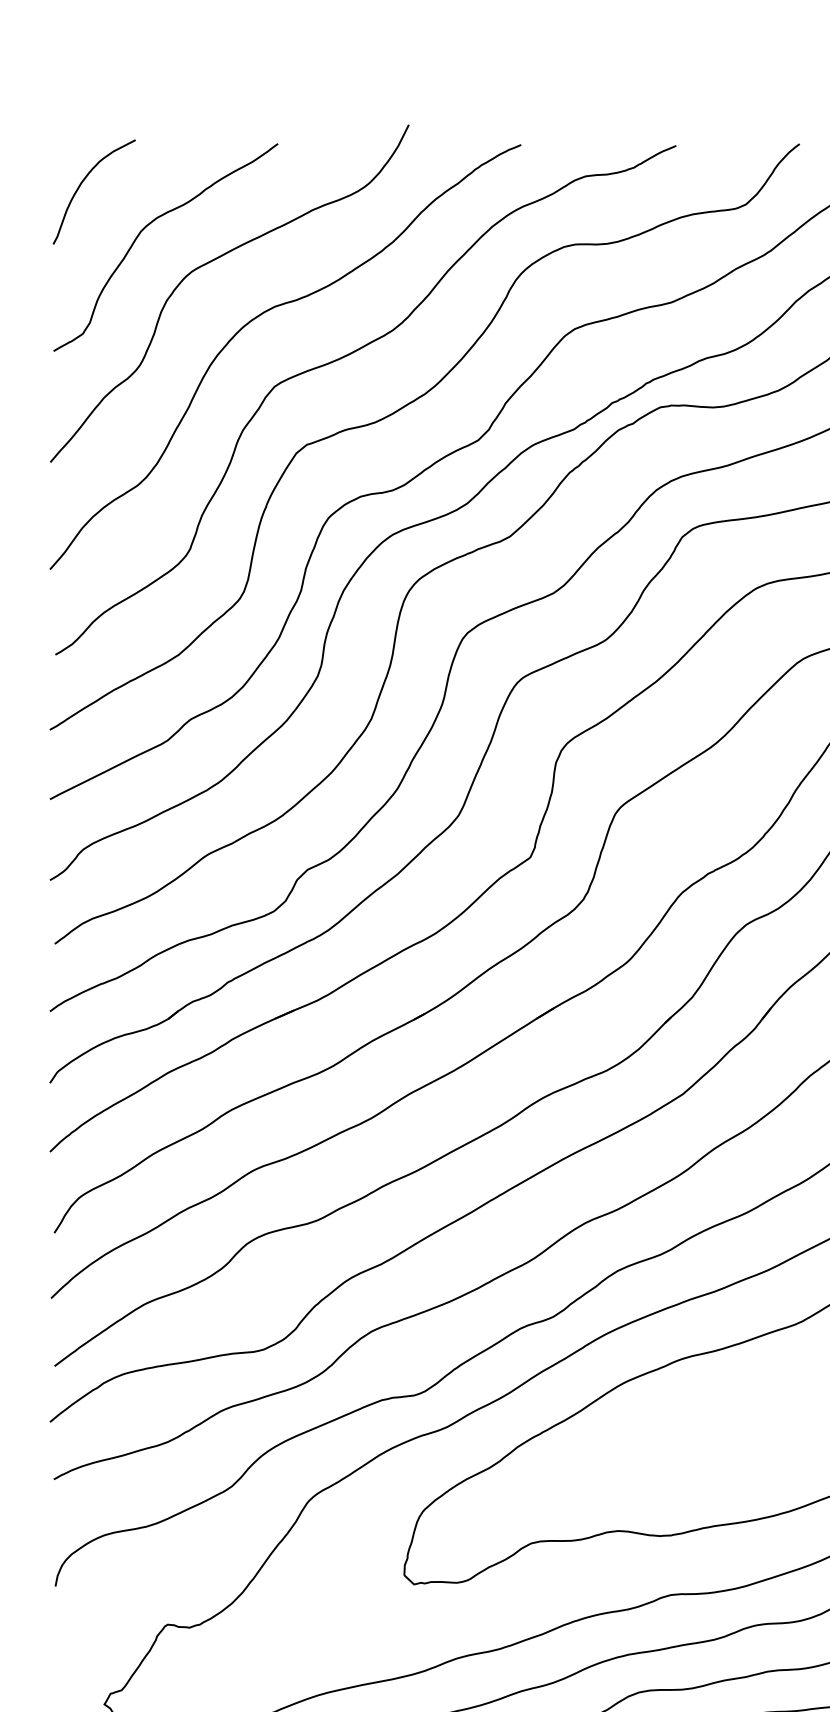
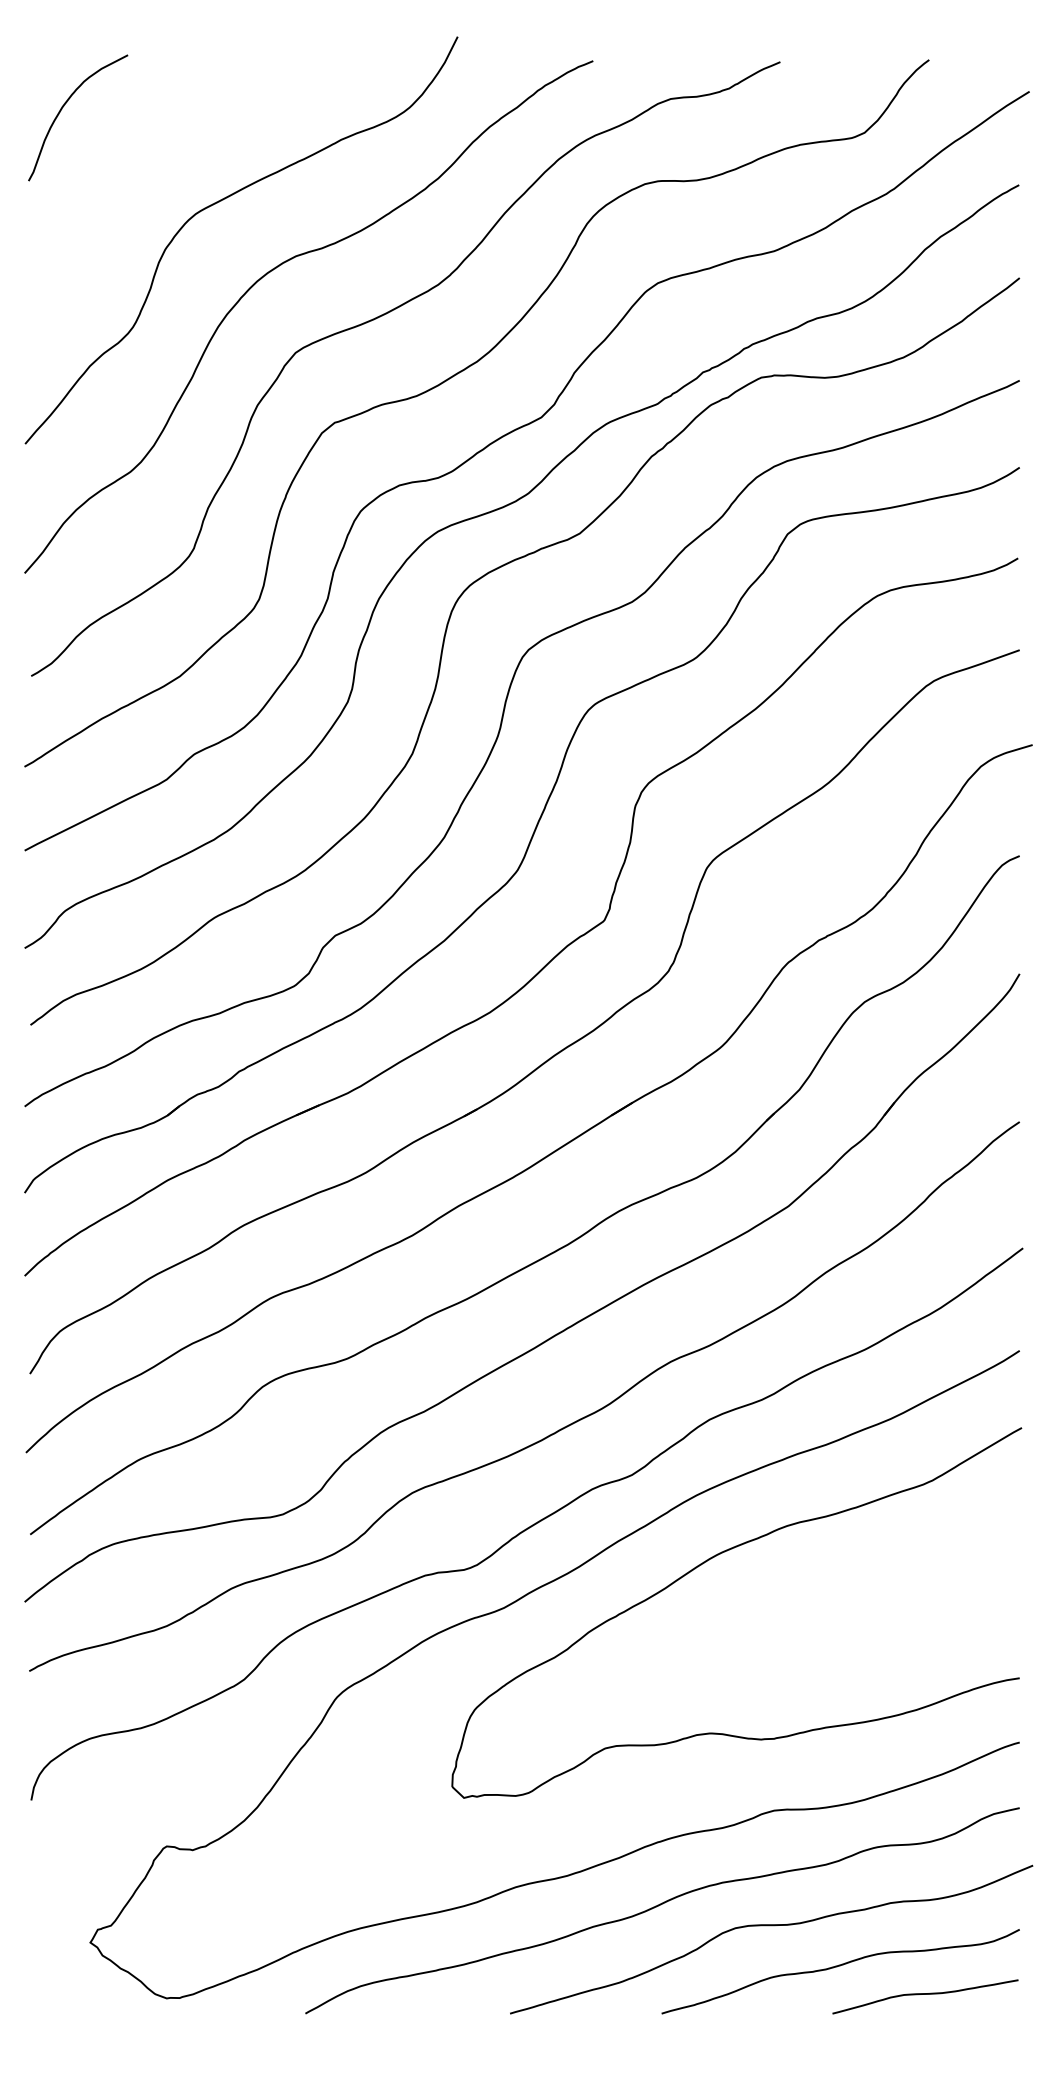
curve: (147, 226) -> (142, 159), removed

